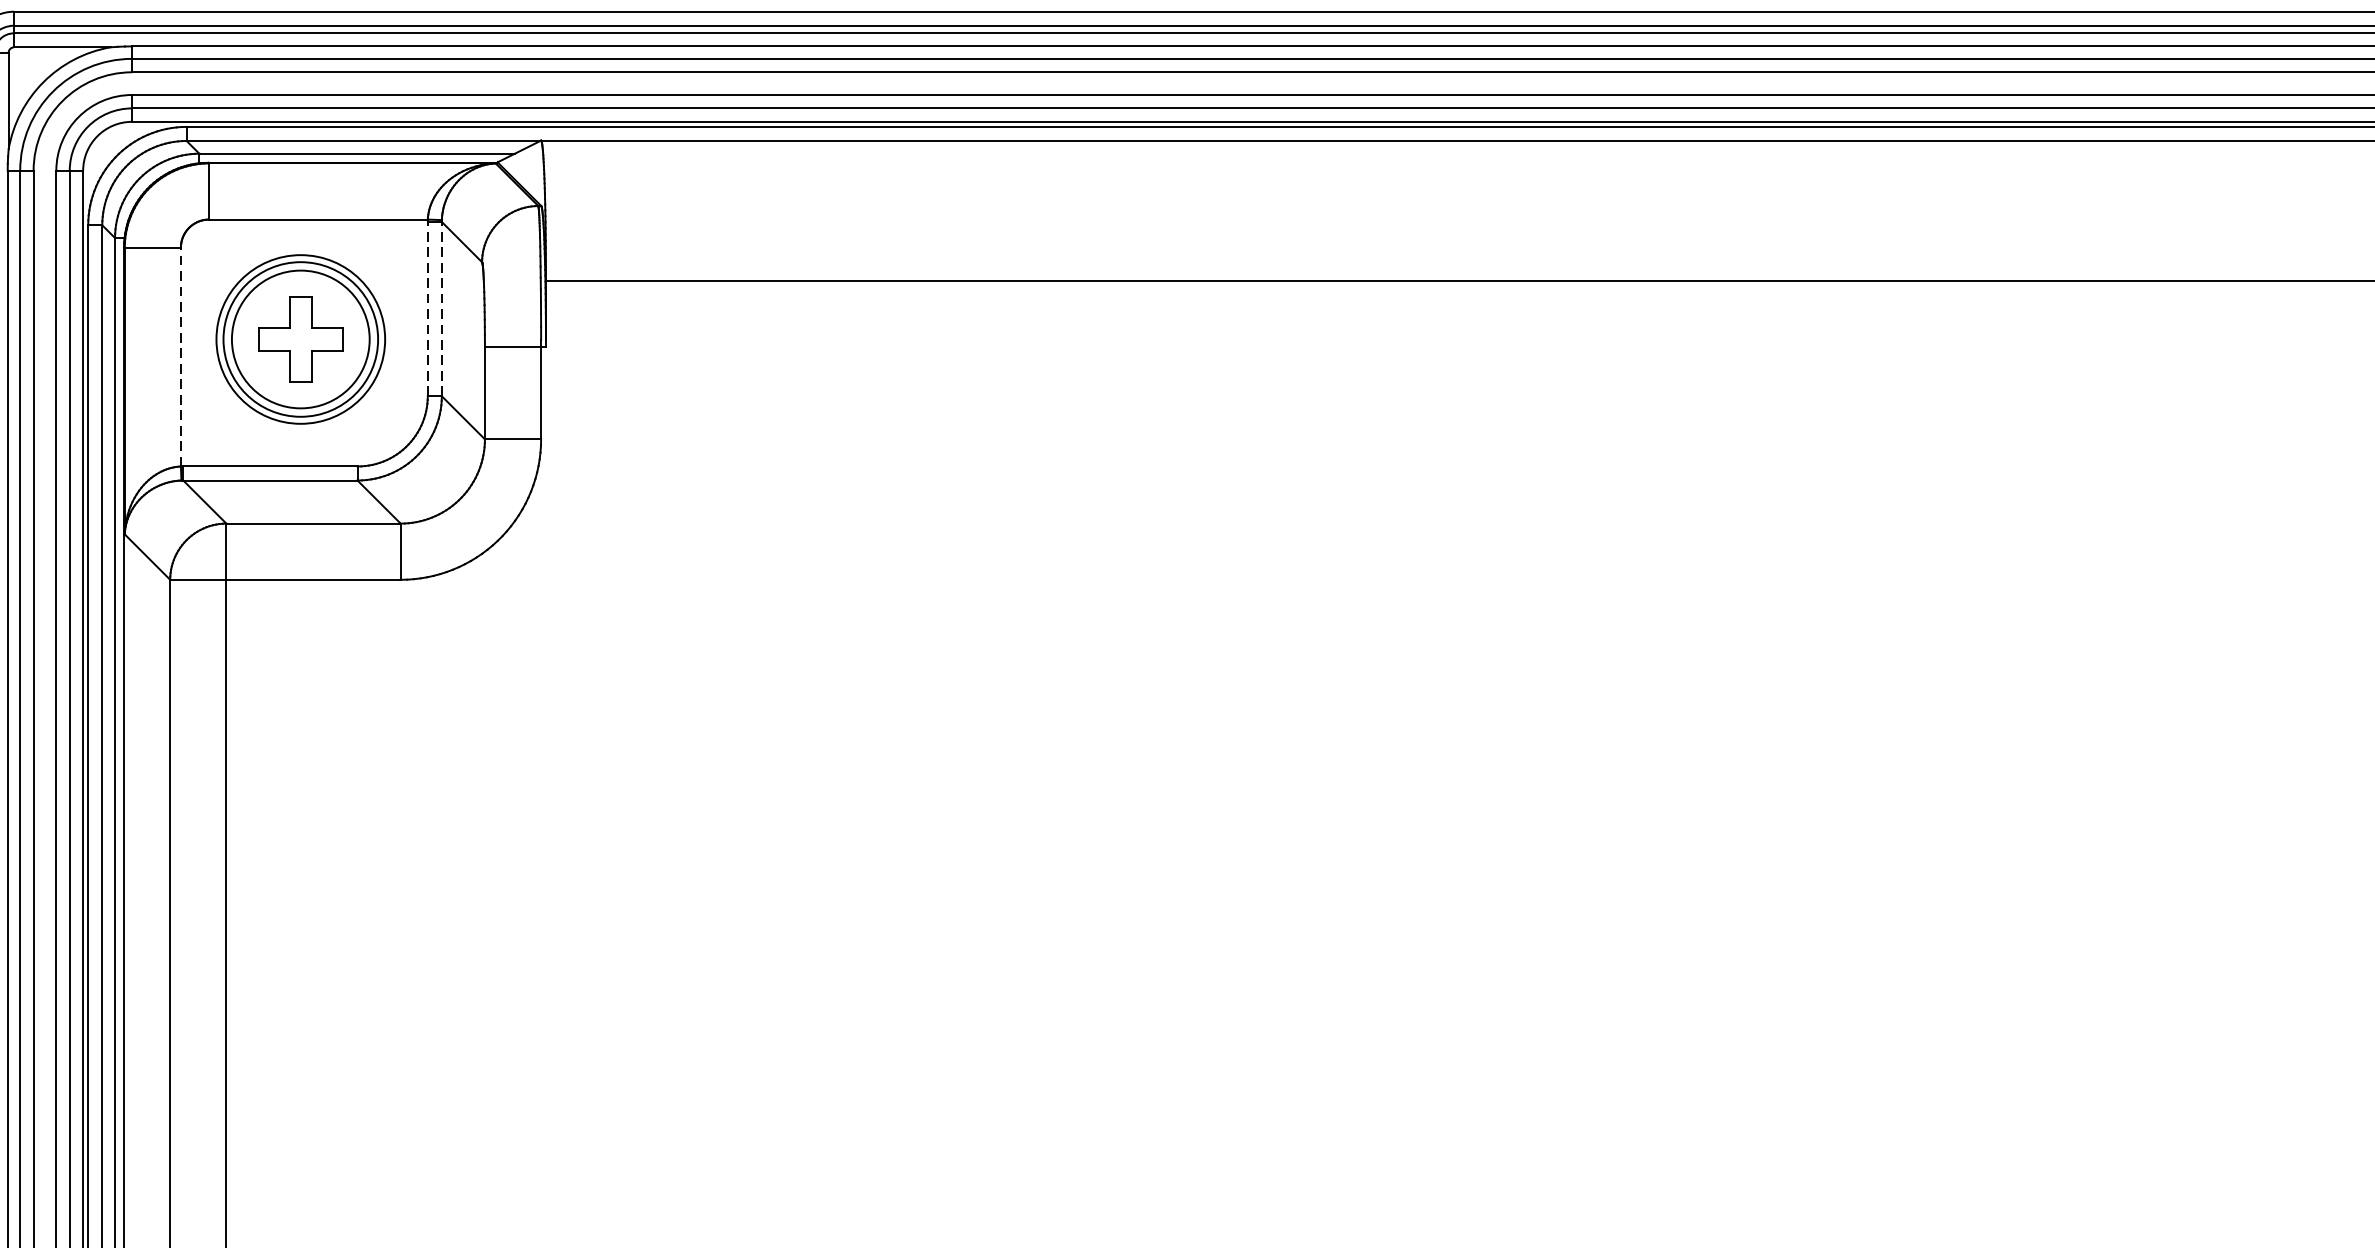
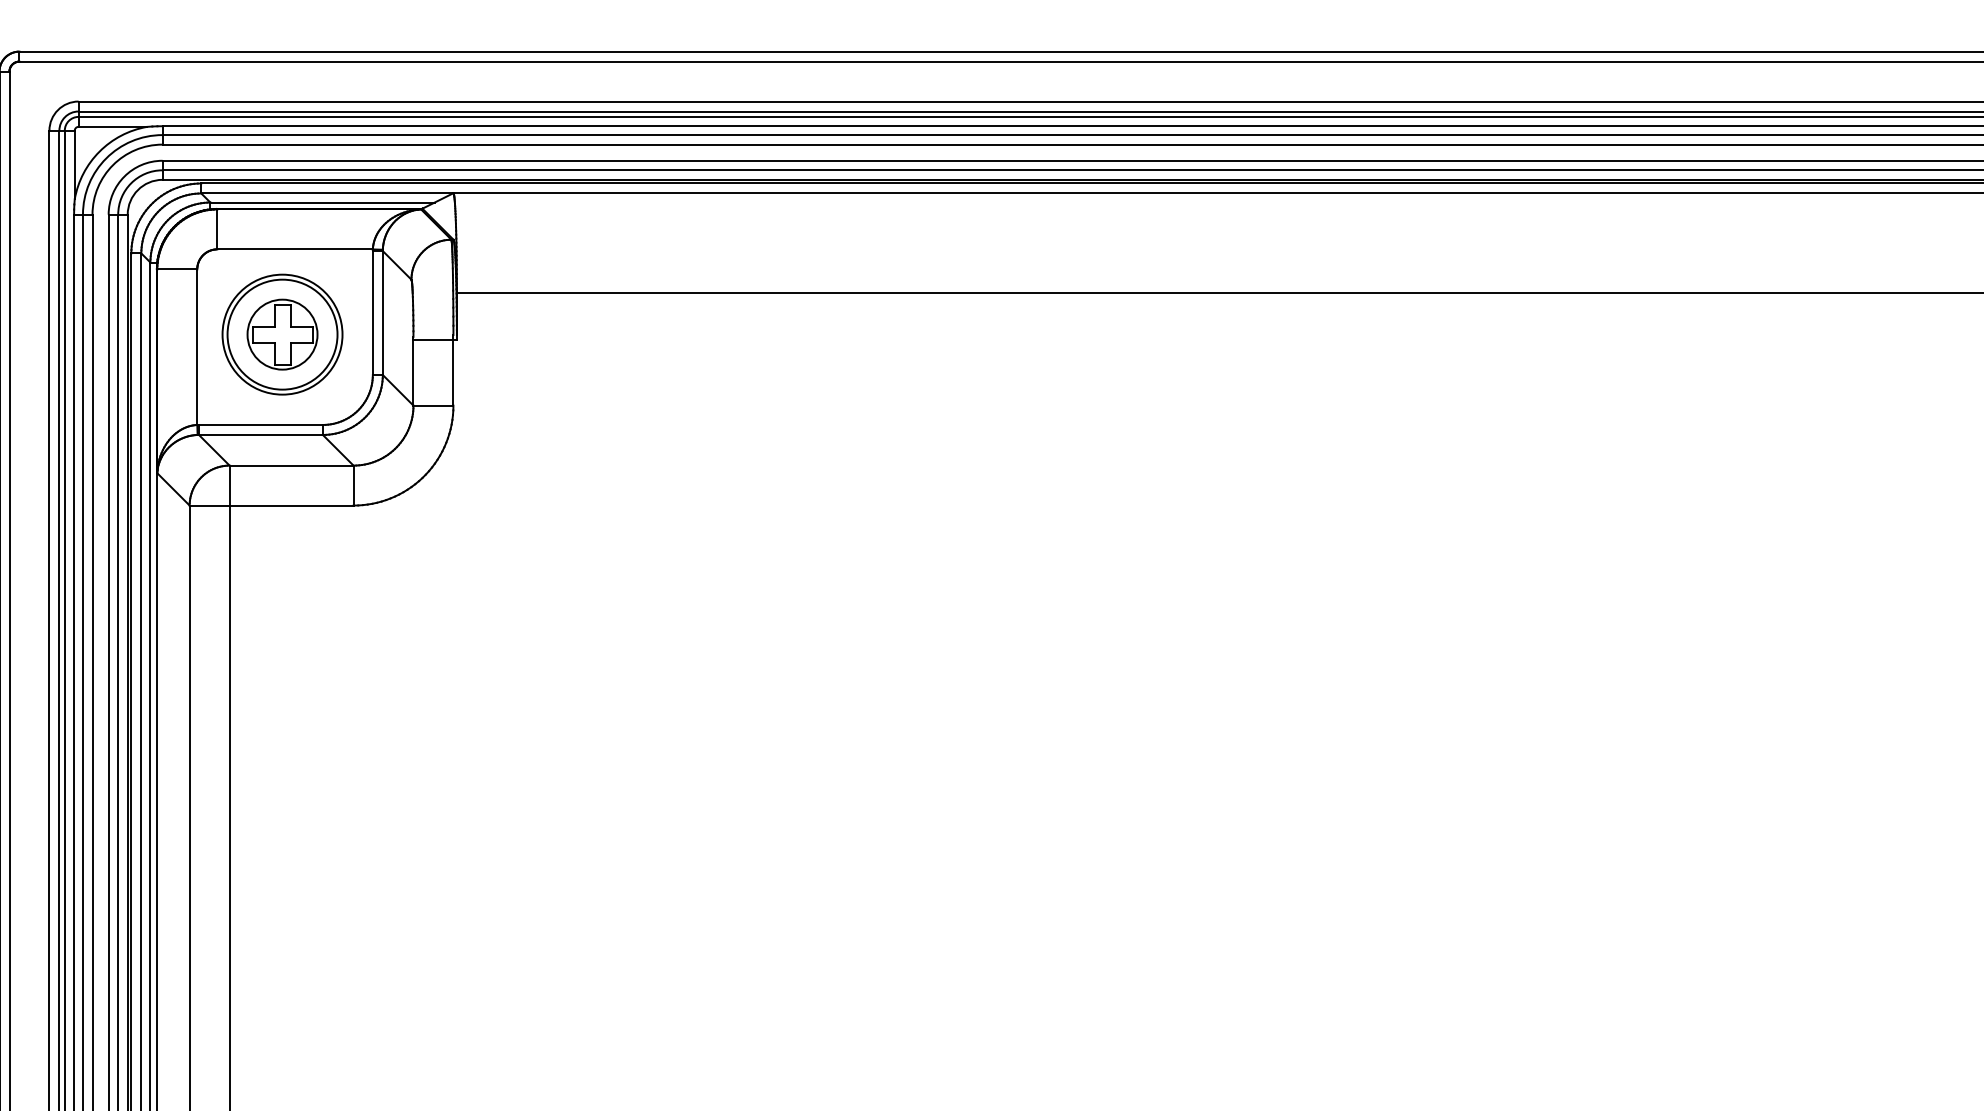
line: (427, 309) -> (372, 313), dashed -> solid
line: (441, 309) -> (382, 313), dashed -> solid
circle: (300, 339) -> (282, 334), size x0.71
line: (181, 357) -> (197, 347), dashed -> solid

